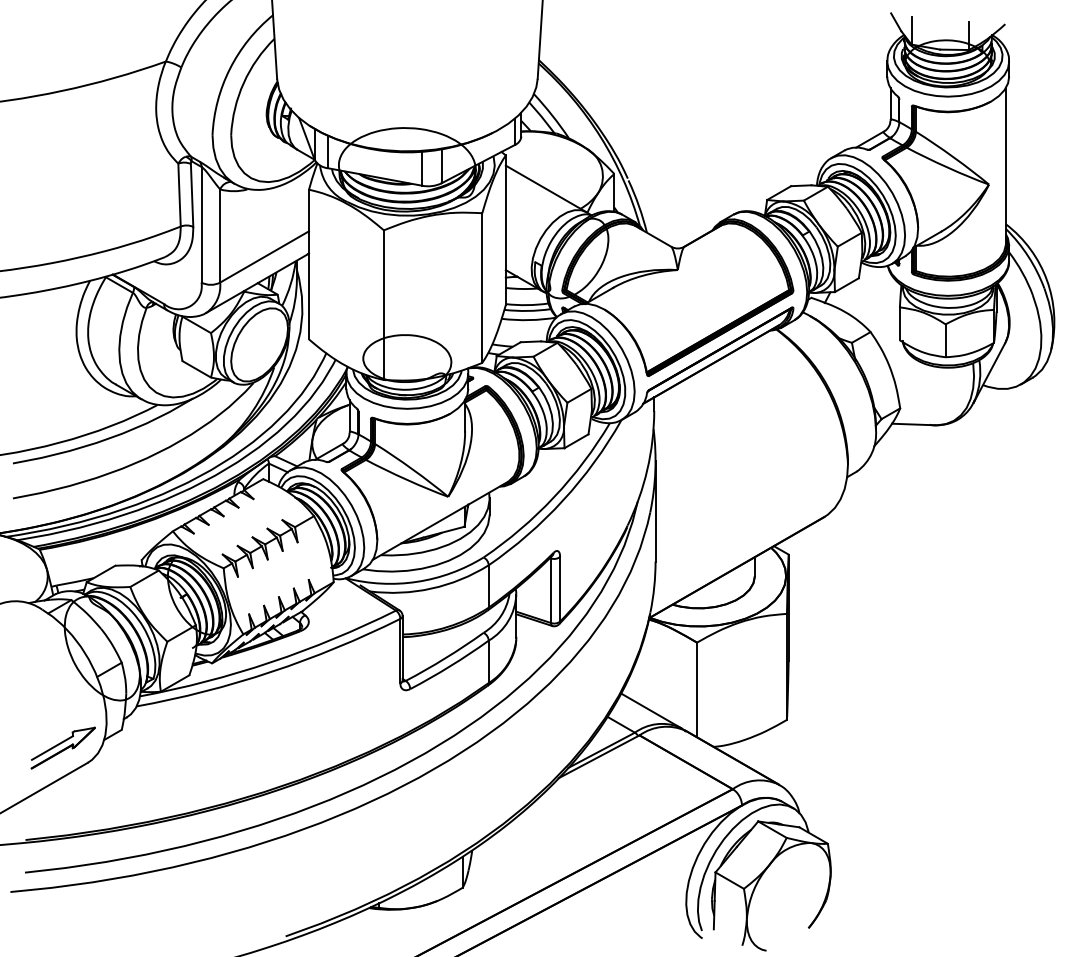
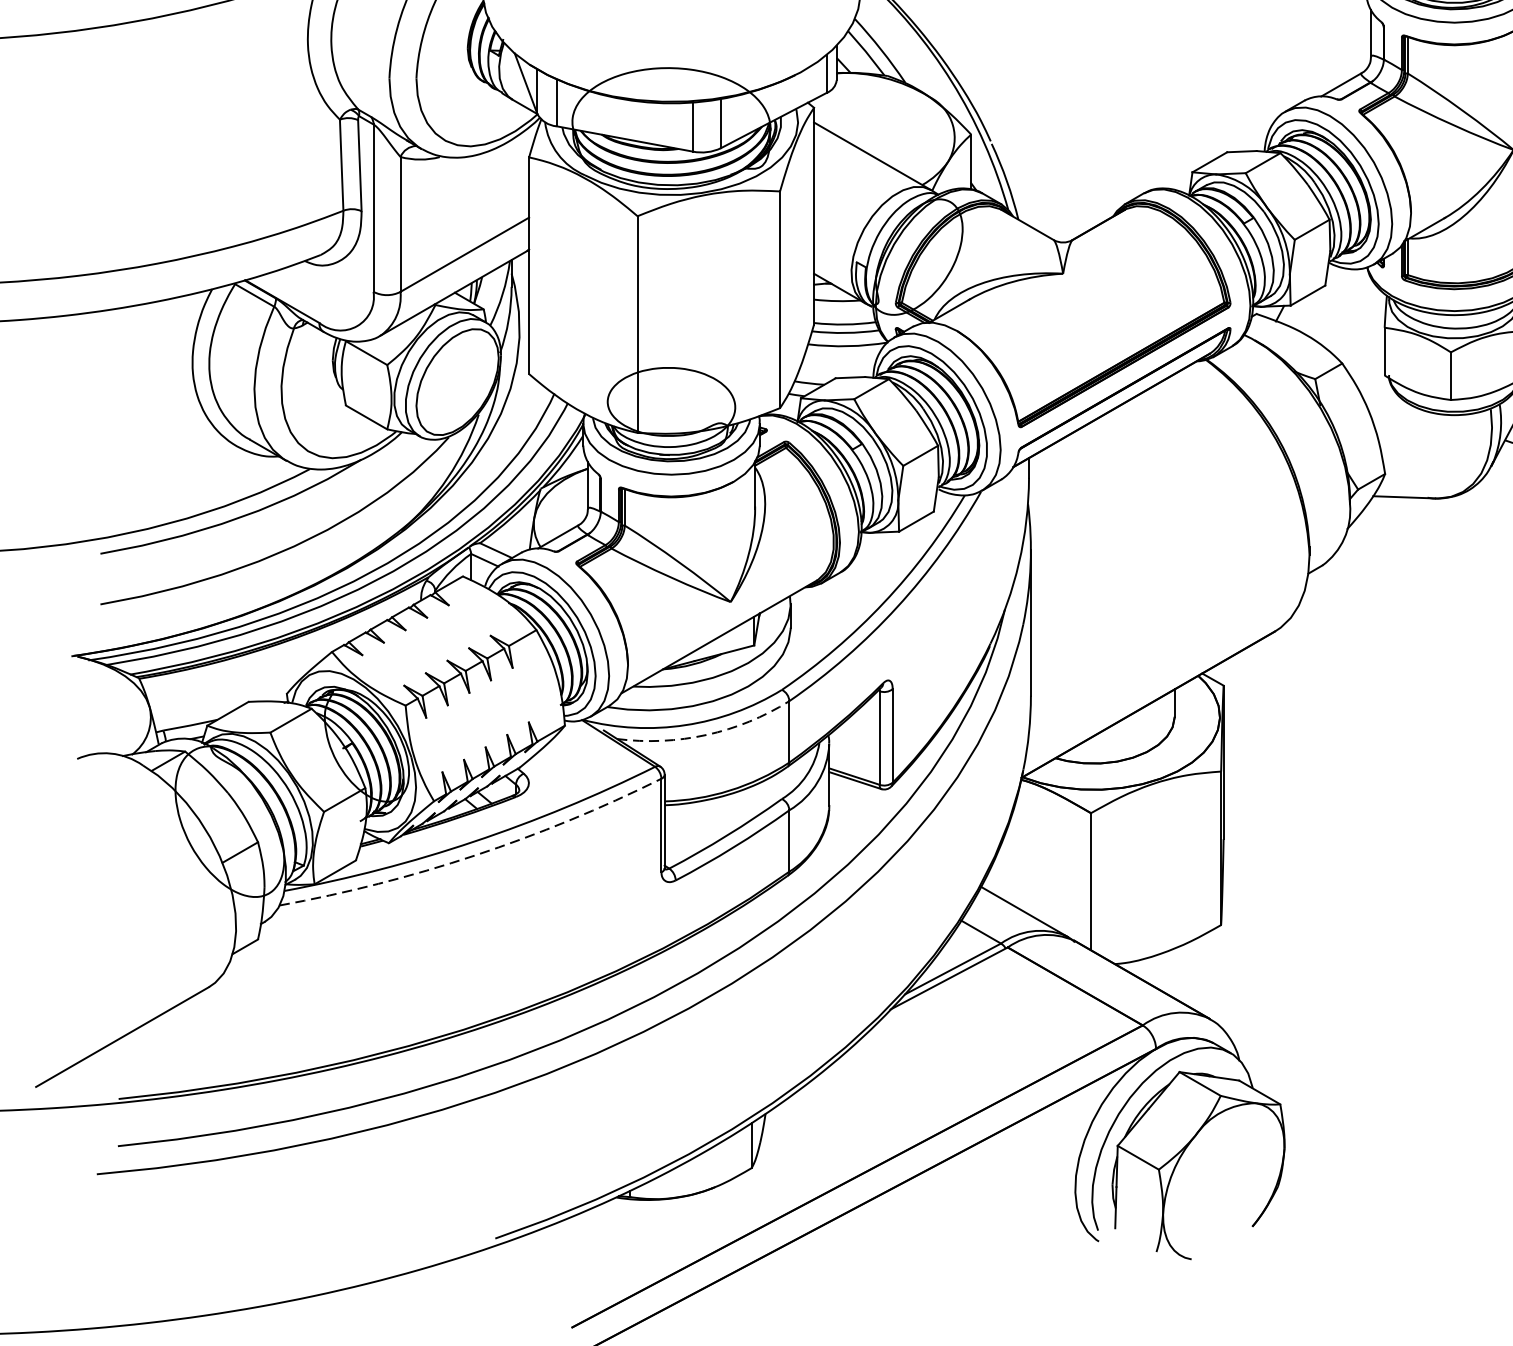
arc: (431, 588) -> (706, 734), solid -> dashed
arc: (271, 671) -> (474, 854), solid -> dashed
part: (62, 747) -> (172, 965), removed

